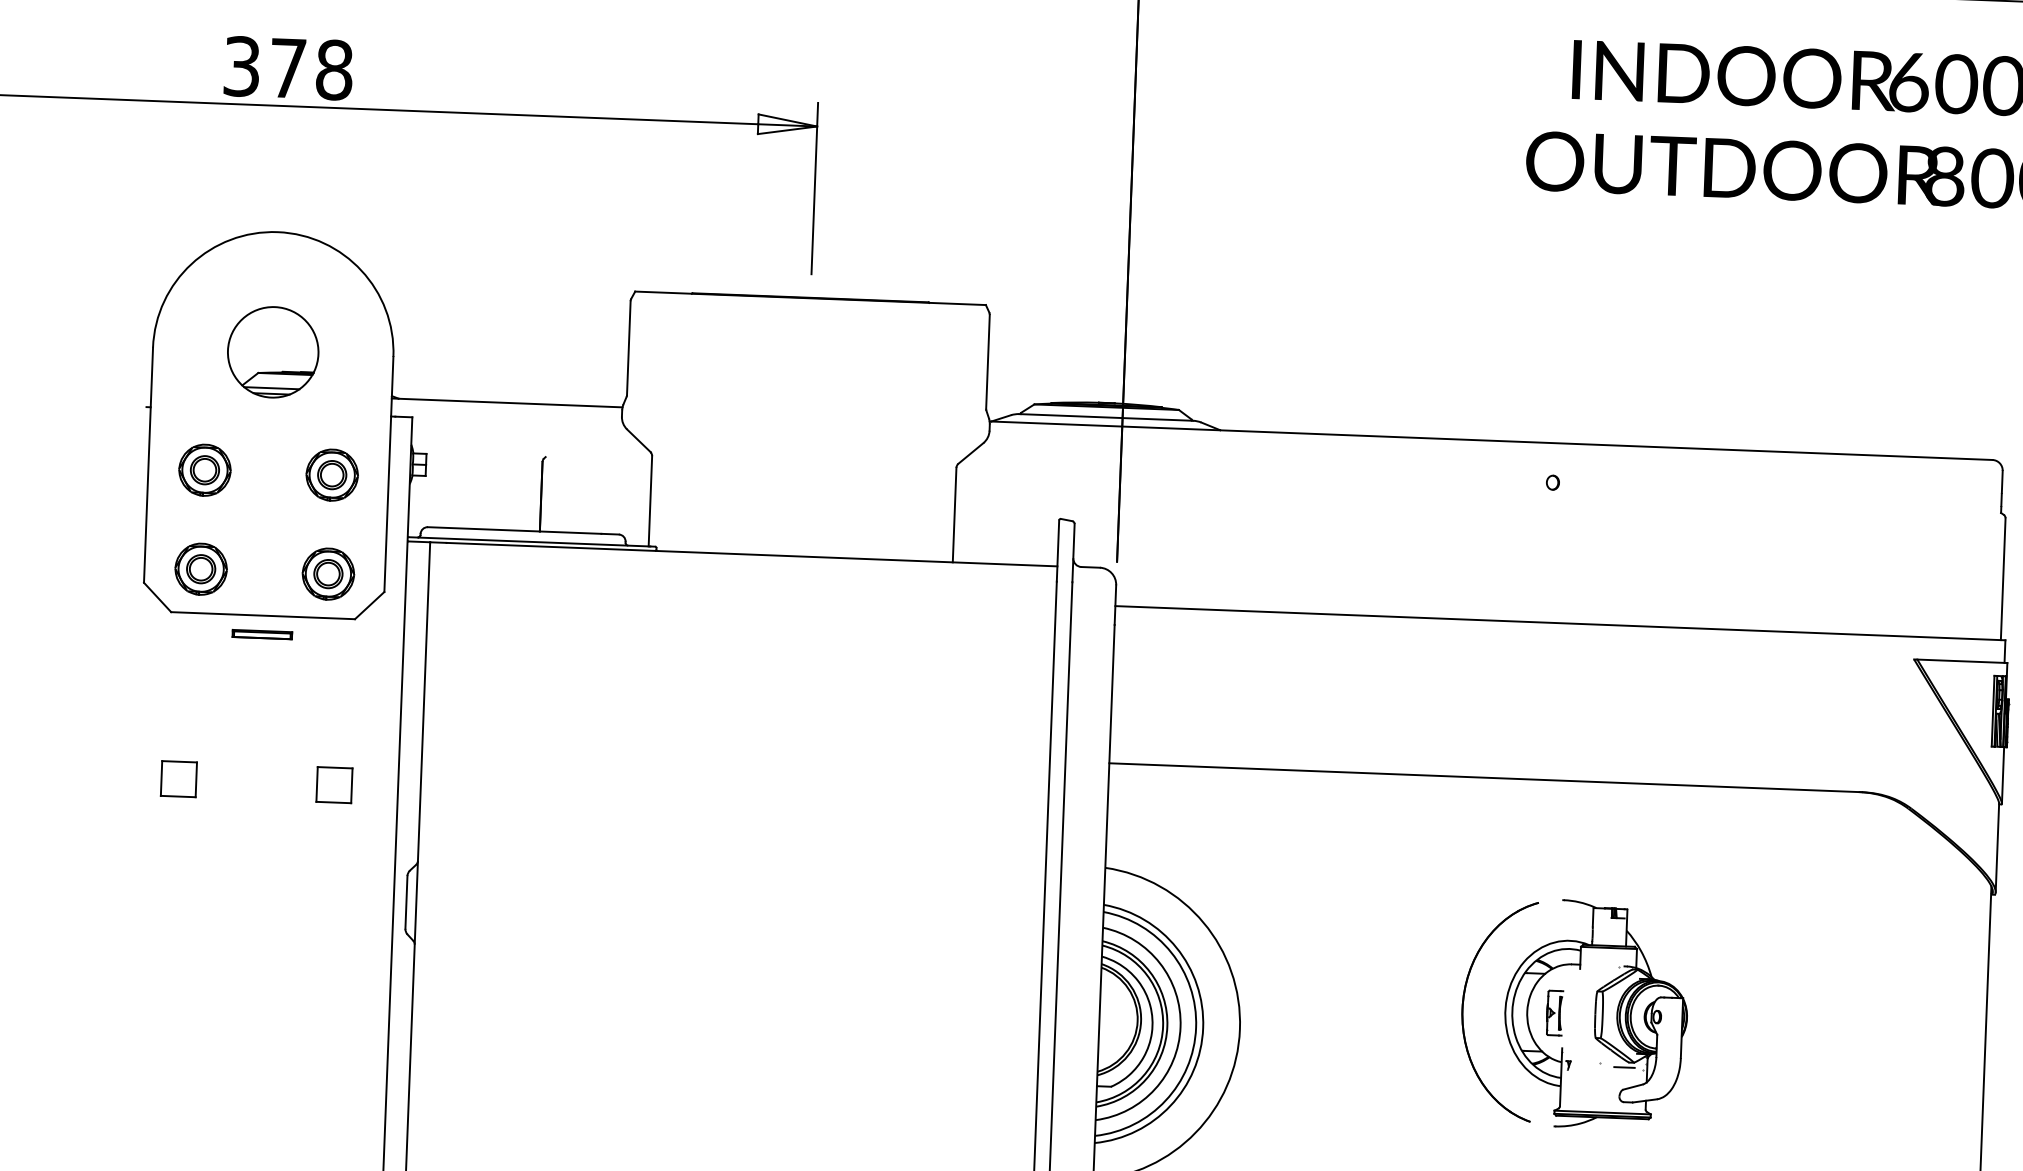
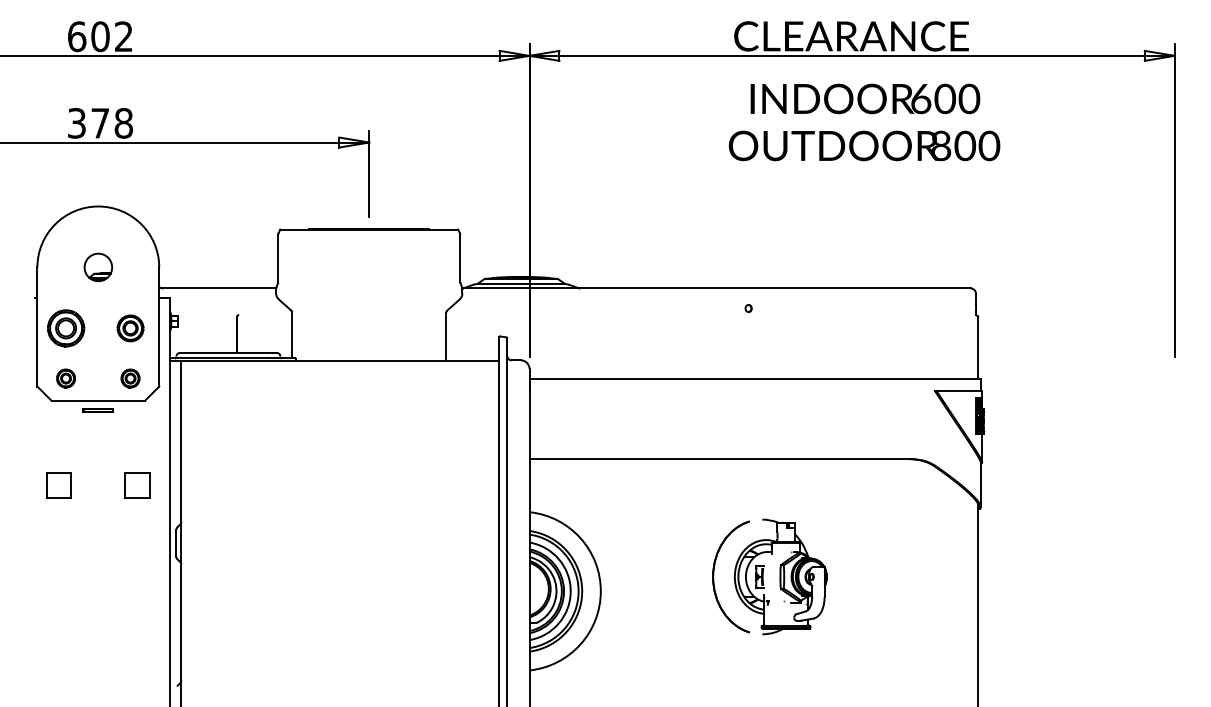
part: (273, 352) -> (98, 267), size x0.6
part: (203, 470) -> (65, 328), size x1.4
part: (200, 568) -> (65, 378), size x0.7
part: (328, 573) -> (130, 378), size x0.7
part: (178, 777) -> (58, 484), size x1.4
part: (334, 783) -> (137, 484), size x1.4

